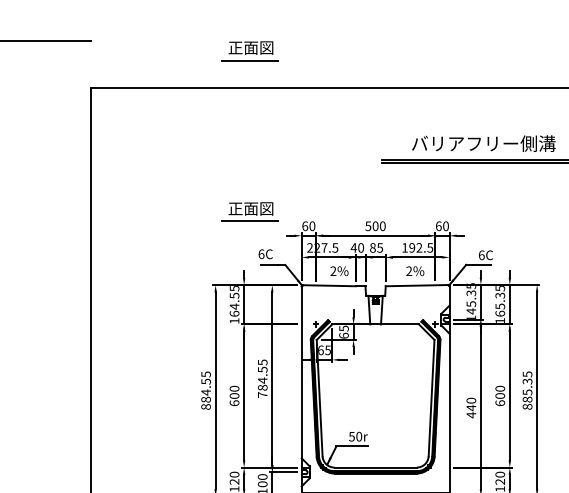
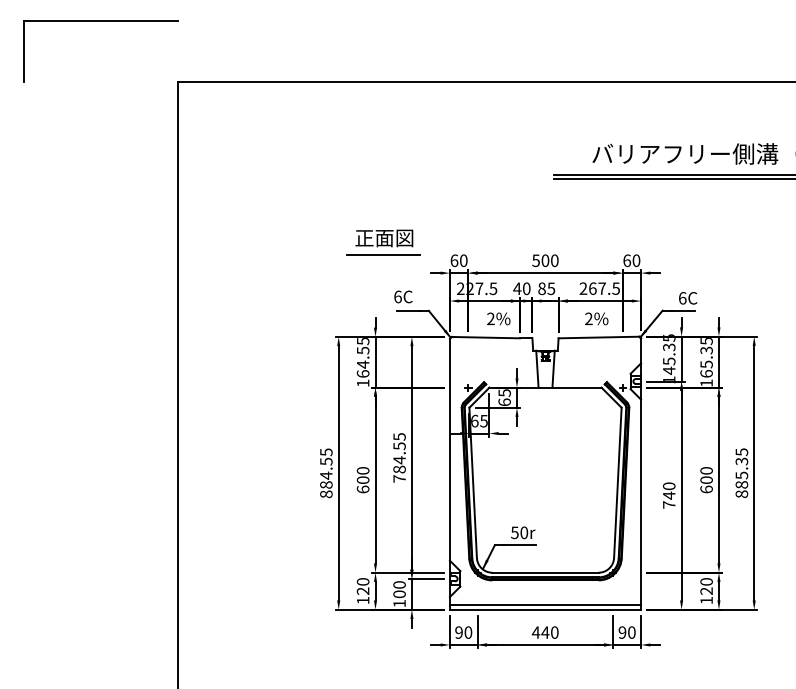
part: (250, 51) -> (383, 34), removed
text: (411, 247) -> (592, 288), 192.5 -> 267.5
text: (471, 414) -> (669, 504), 440 -> 740

